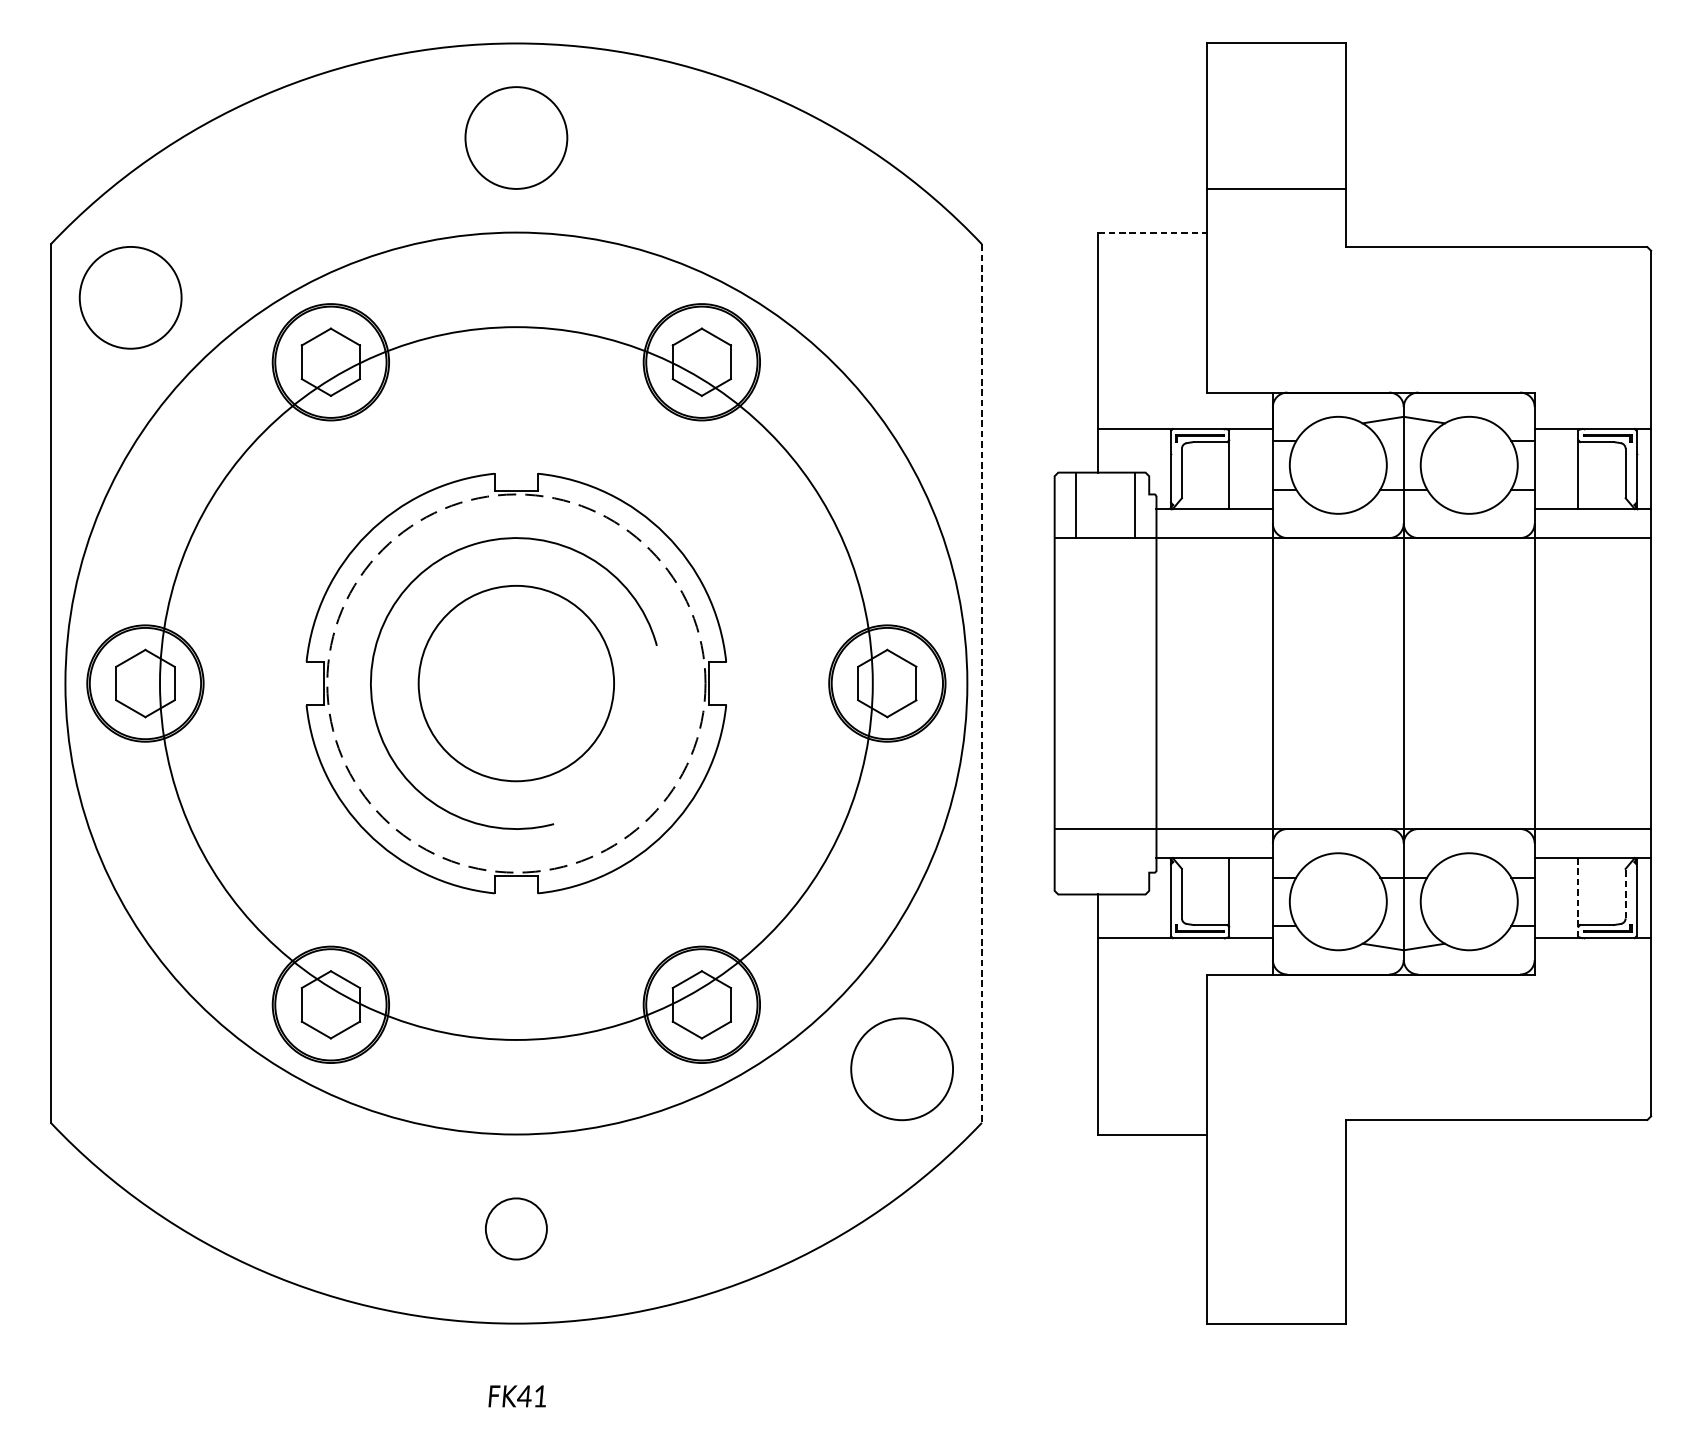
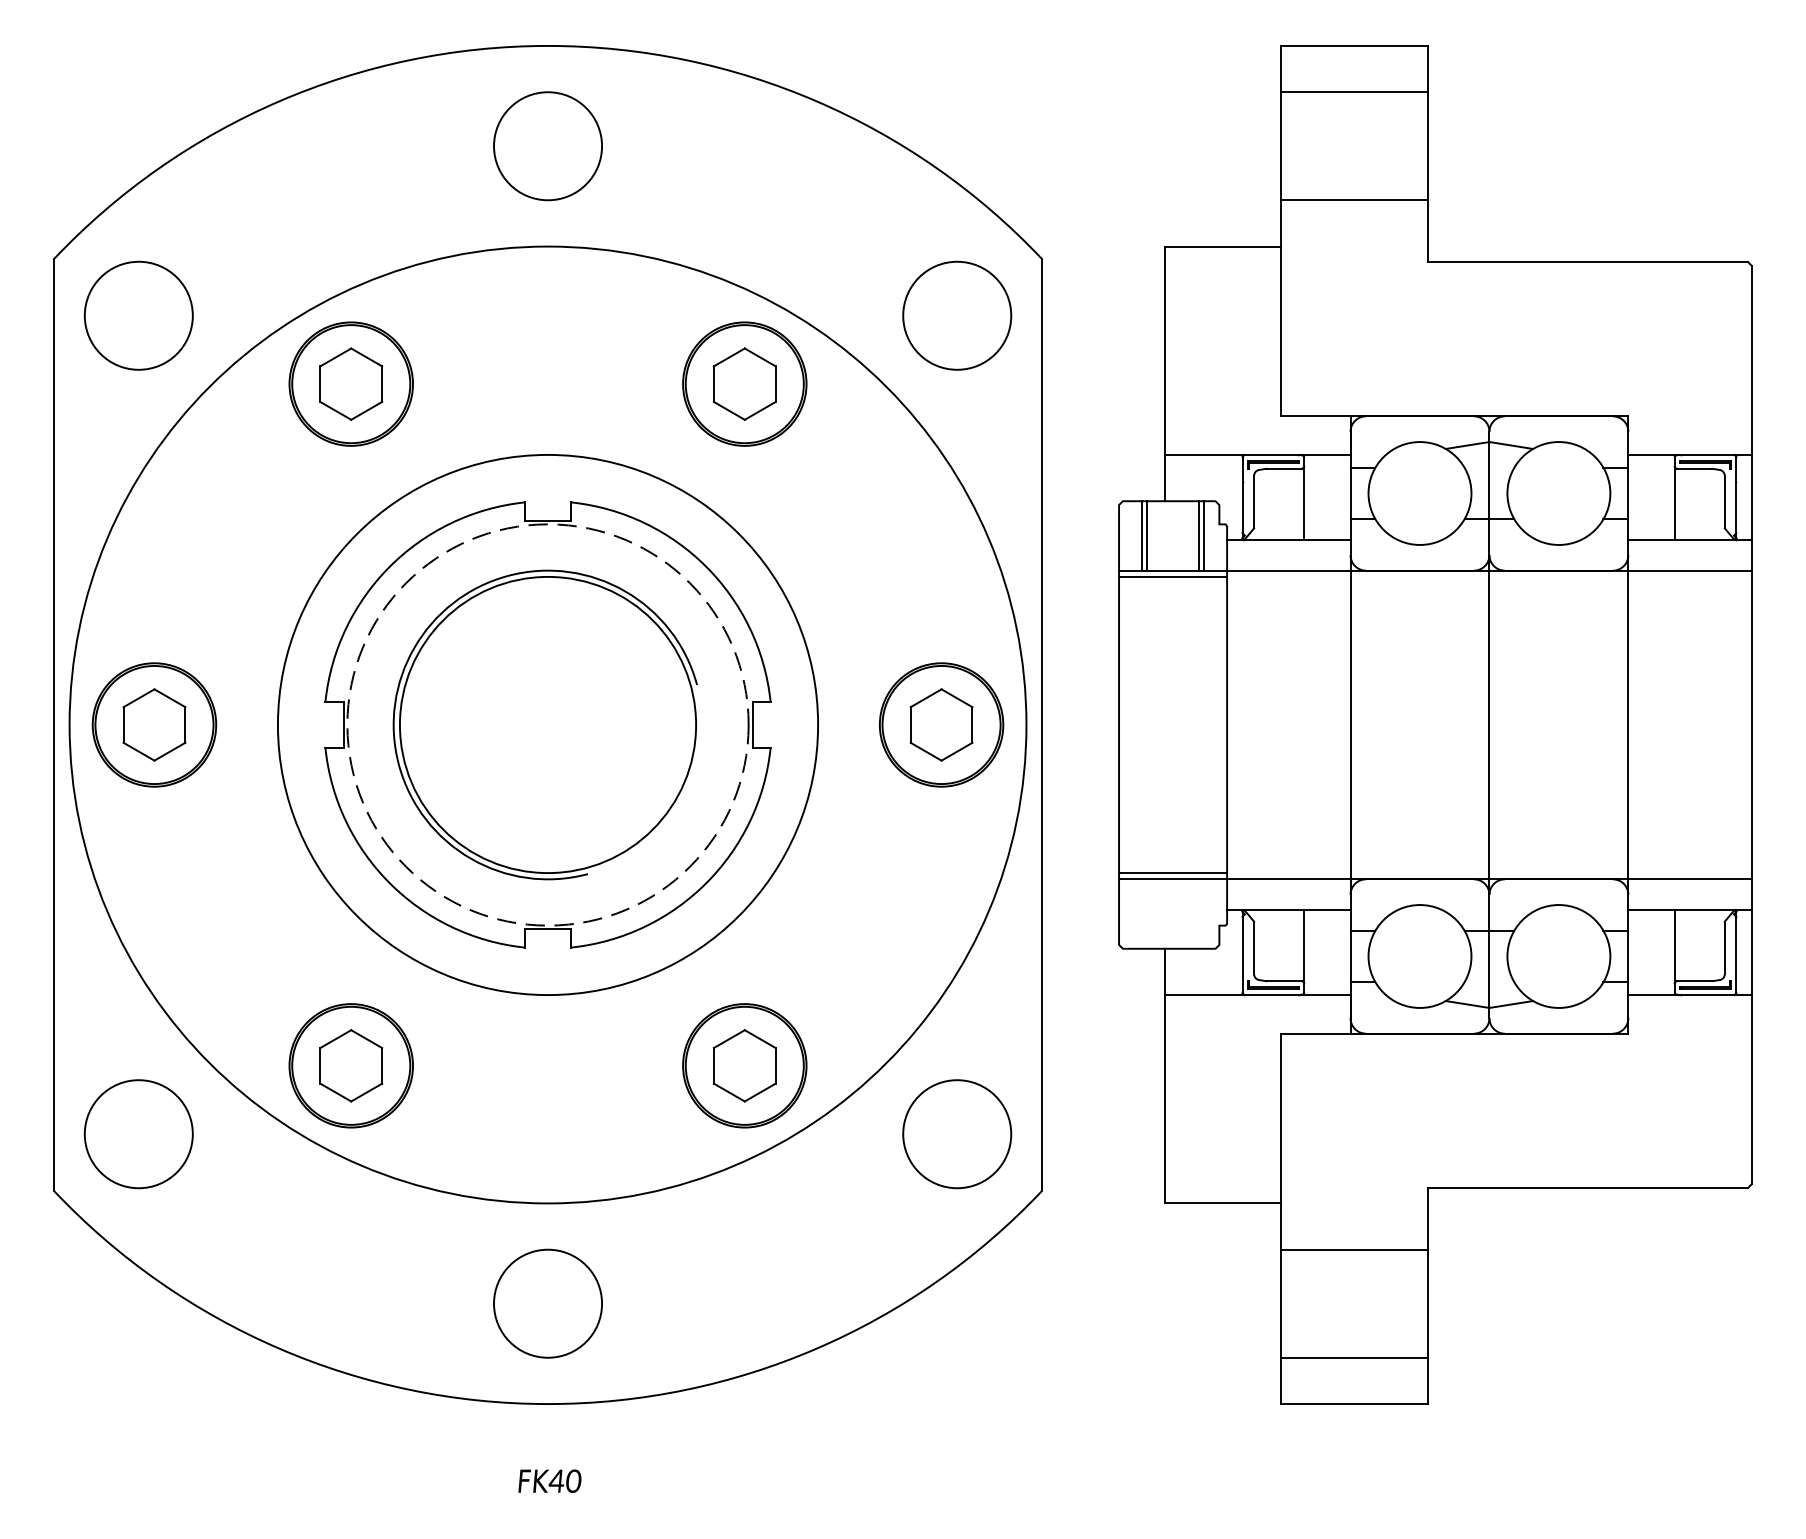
line: (1276, 87) -> (1354, 92), added
line: (1153, 232) -> (1223, 246), dashed -> solid
circle: (902, 297) -> (957, 315), added
line: (1081, 504) -> (1147, 535), added
line: (1129, 504) -> (1198, 535), added
line: (1105, 543) -> (1173, 576), added
circle: (515, 683) -> (547, 724), size x0.71
circle: (515, 683) -> (547, 724), size x1.43
line: (981, 684) -> (1041, 725), dashed -> solid
line: (1105, 823) -> (1173, 873), added
line: (1625, 893) -> (1724, 947), dashed -> solid
line: (1578, 897) -> (1674, 952), dashed -> solid
circle: (130, 1069) -> (138, 1134), added
line: (1276, 1177) -> (1354, 1249), added
circle: (515, 1228) -> (547, 1303), size x1.67
line: (1276, 1279) -> (1354, 1357), added
text: (540, 1395) -> (573, 1480), 41 -> 40

